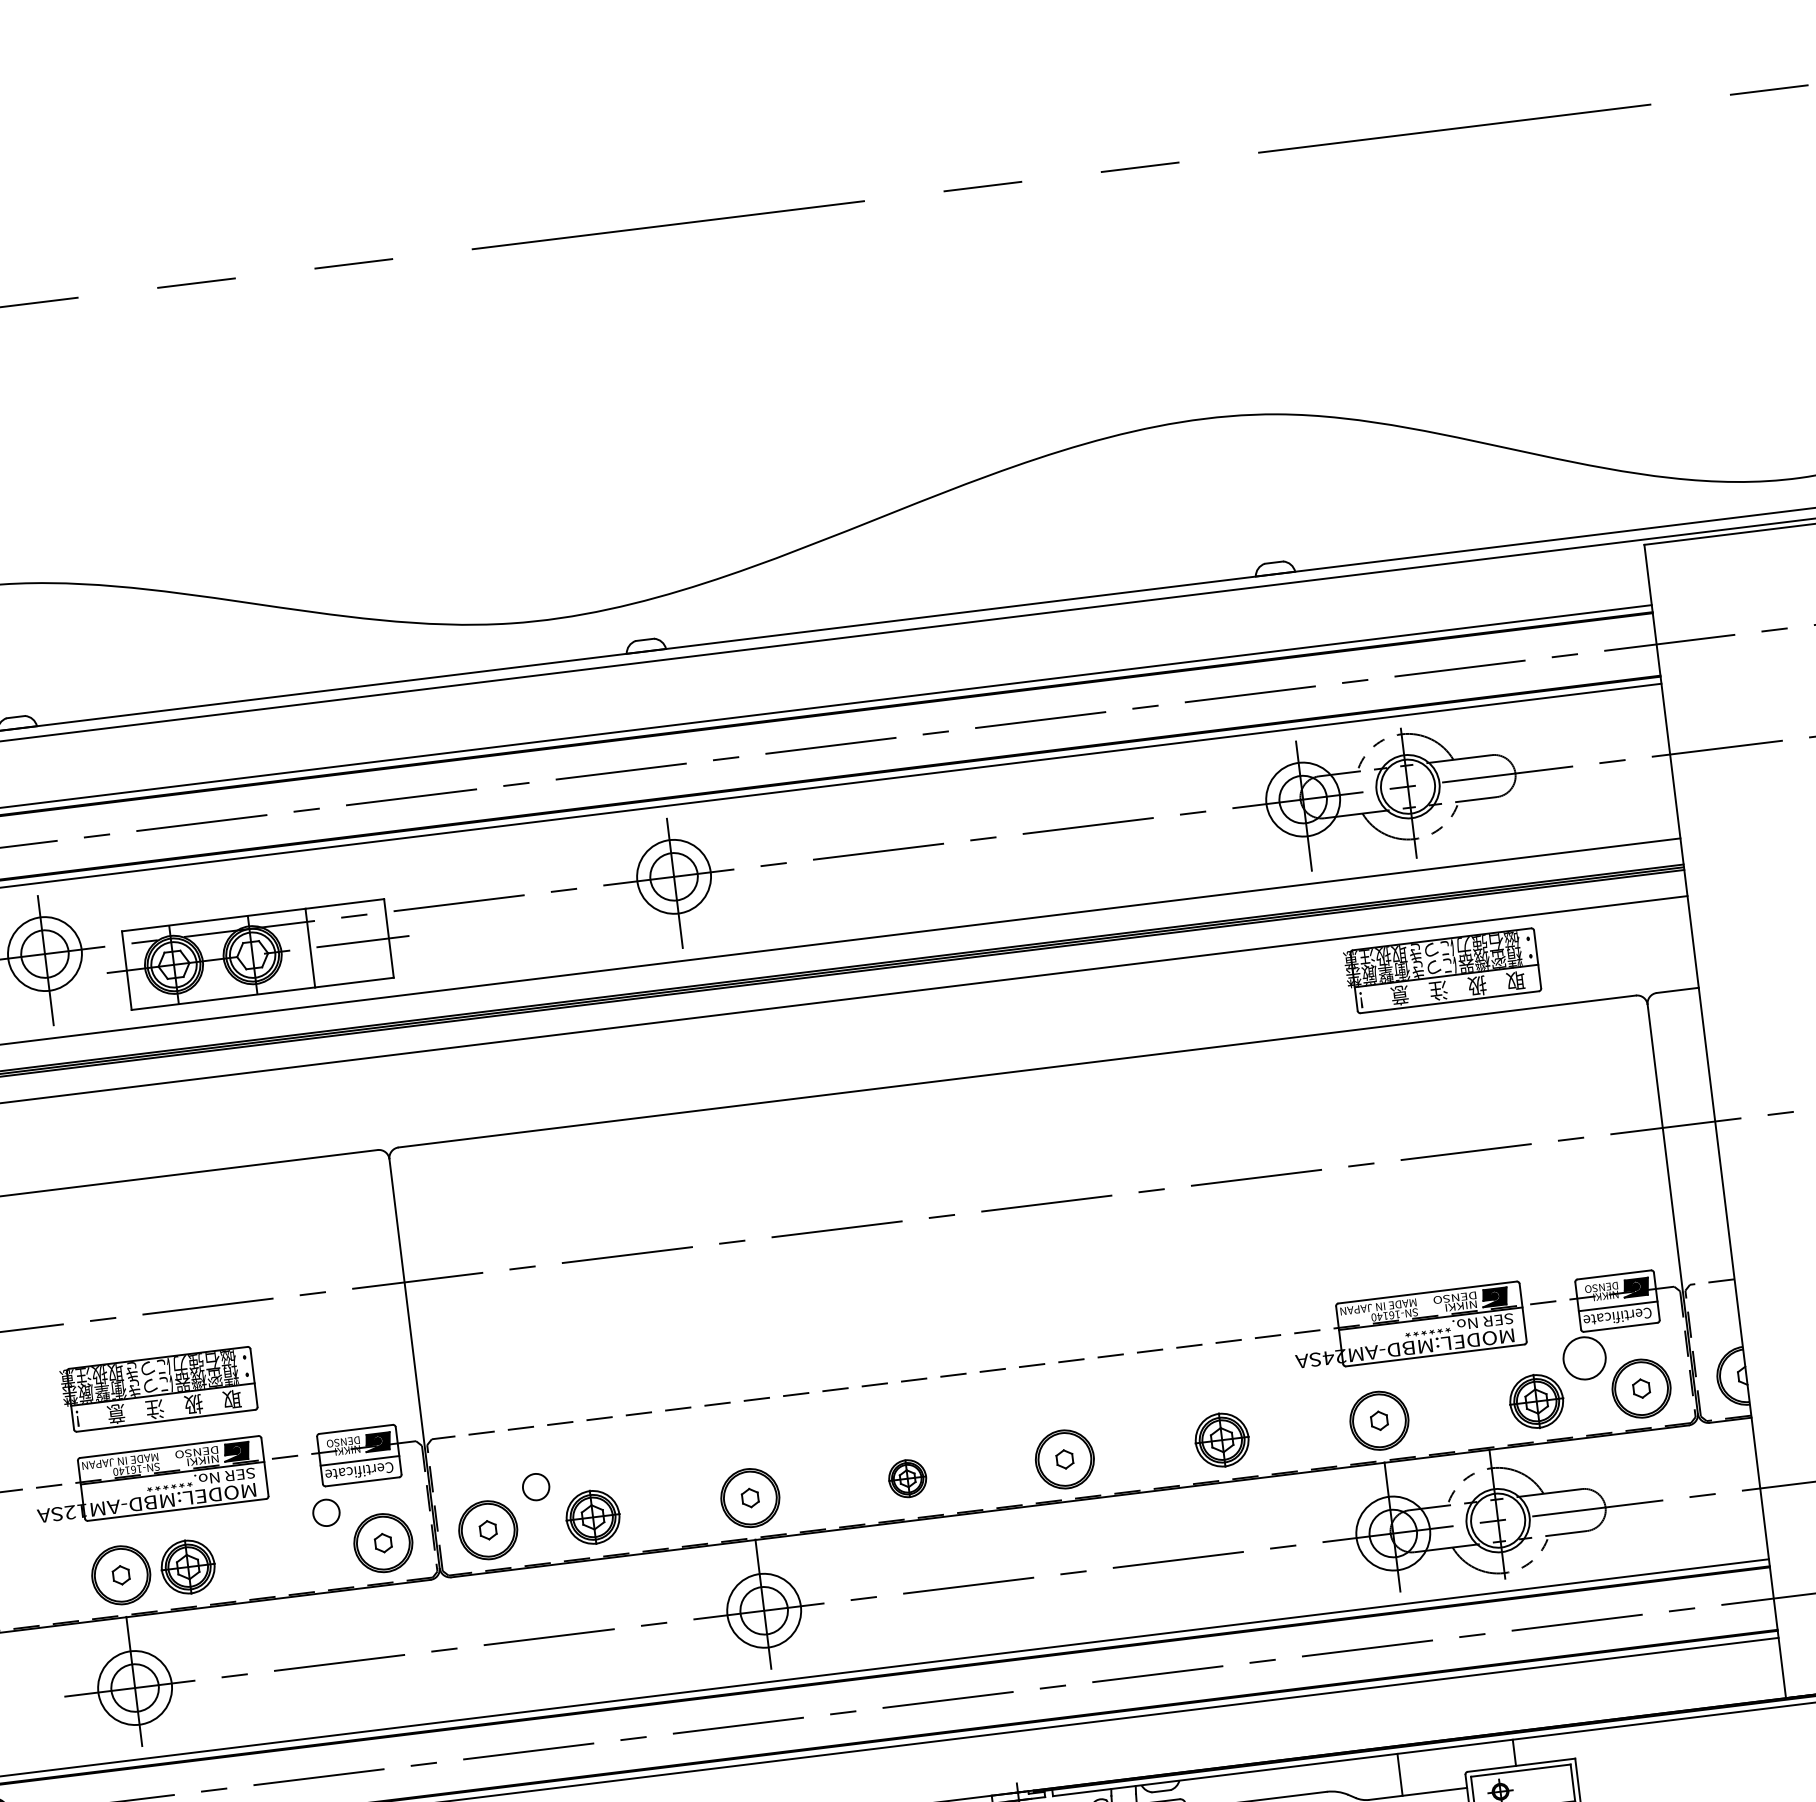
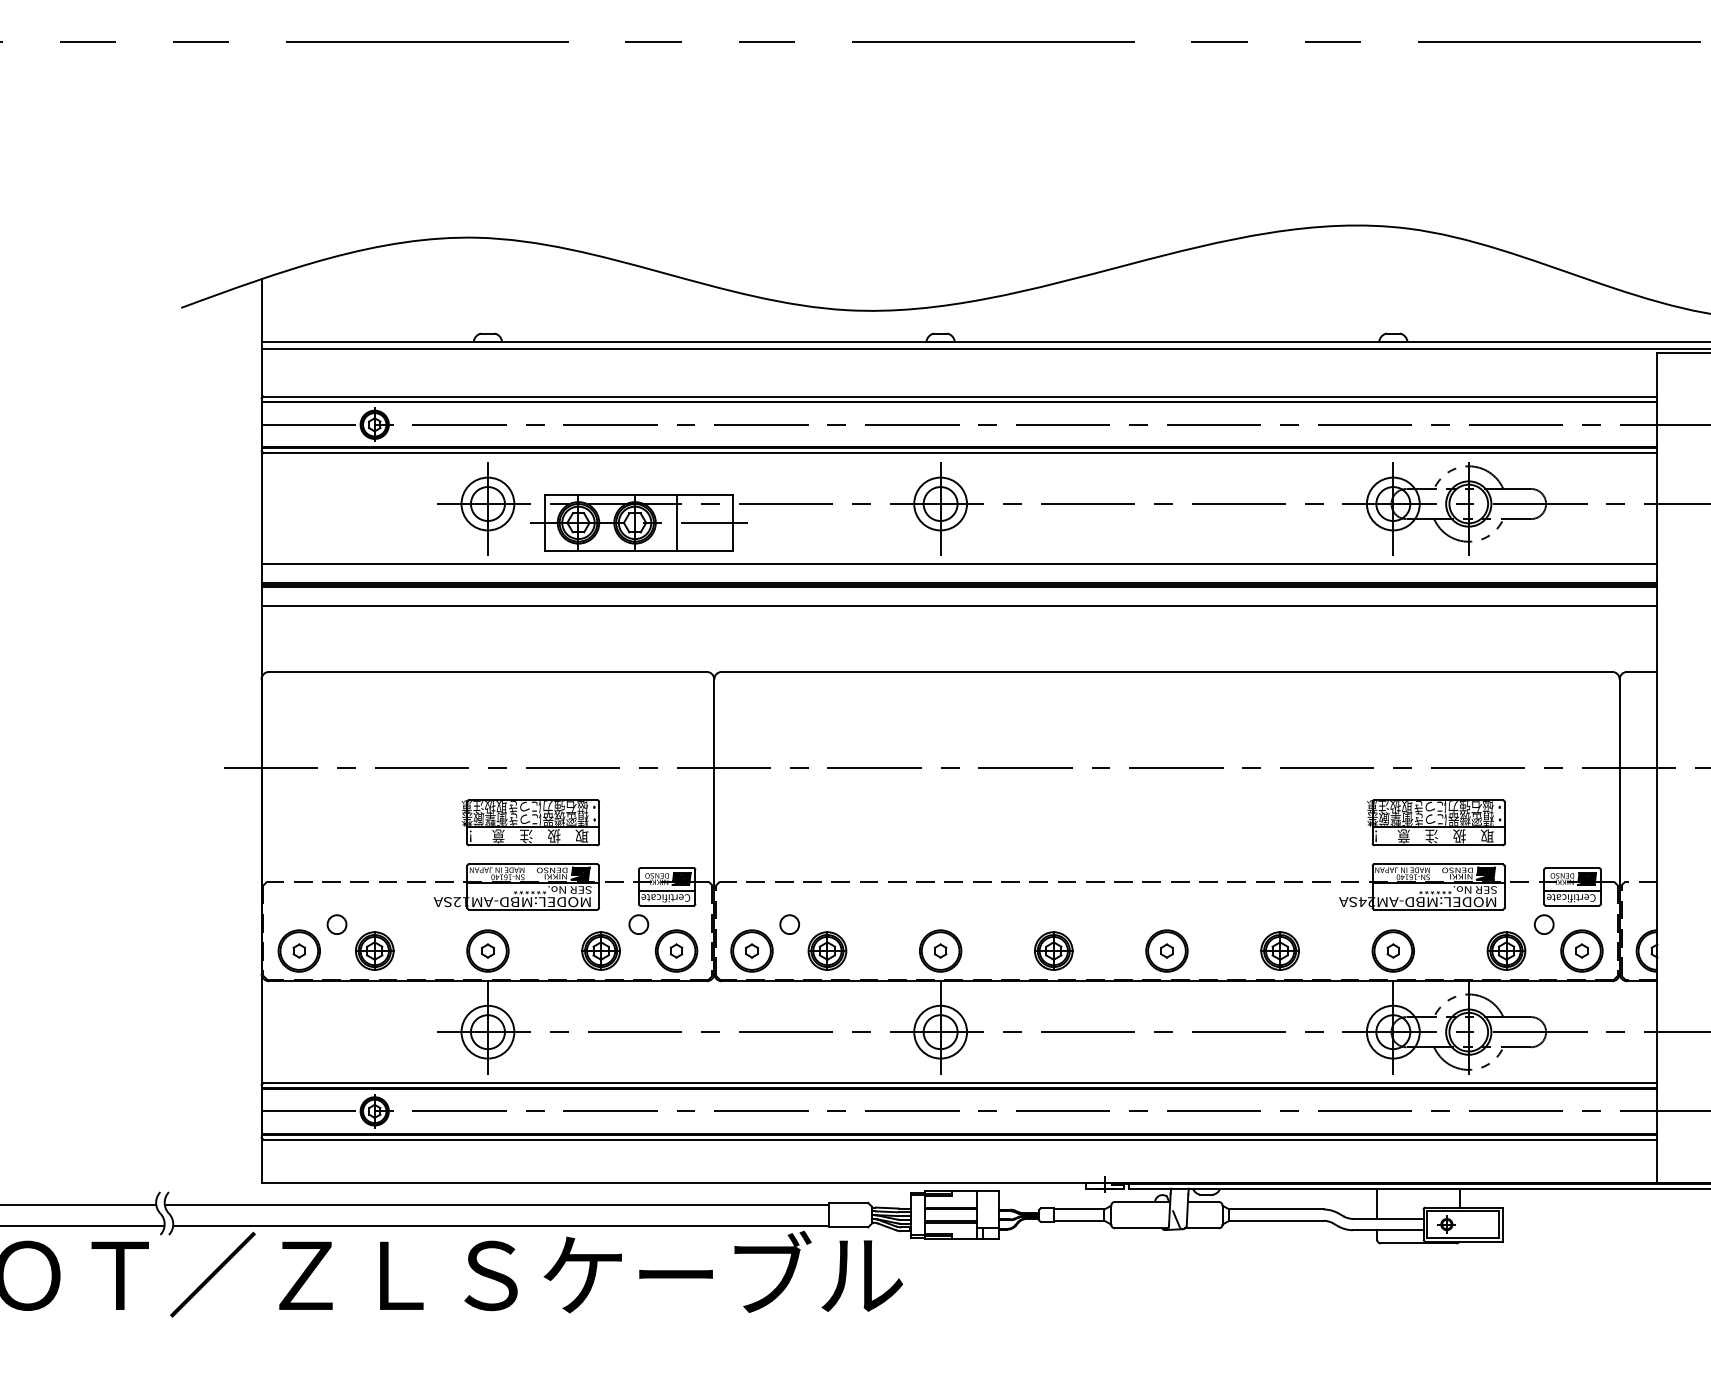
part: (1442, 970) -> (1436, 822), moved
circle: (1583, 1358) -> (1543, 924), size x0.62
part: (907, 1478) -> (1053, 950), size x1.43
part: (187, 1566) -> (600, 950), moved

